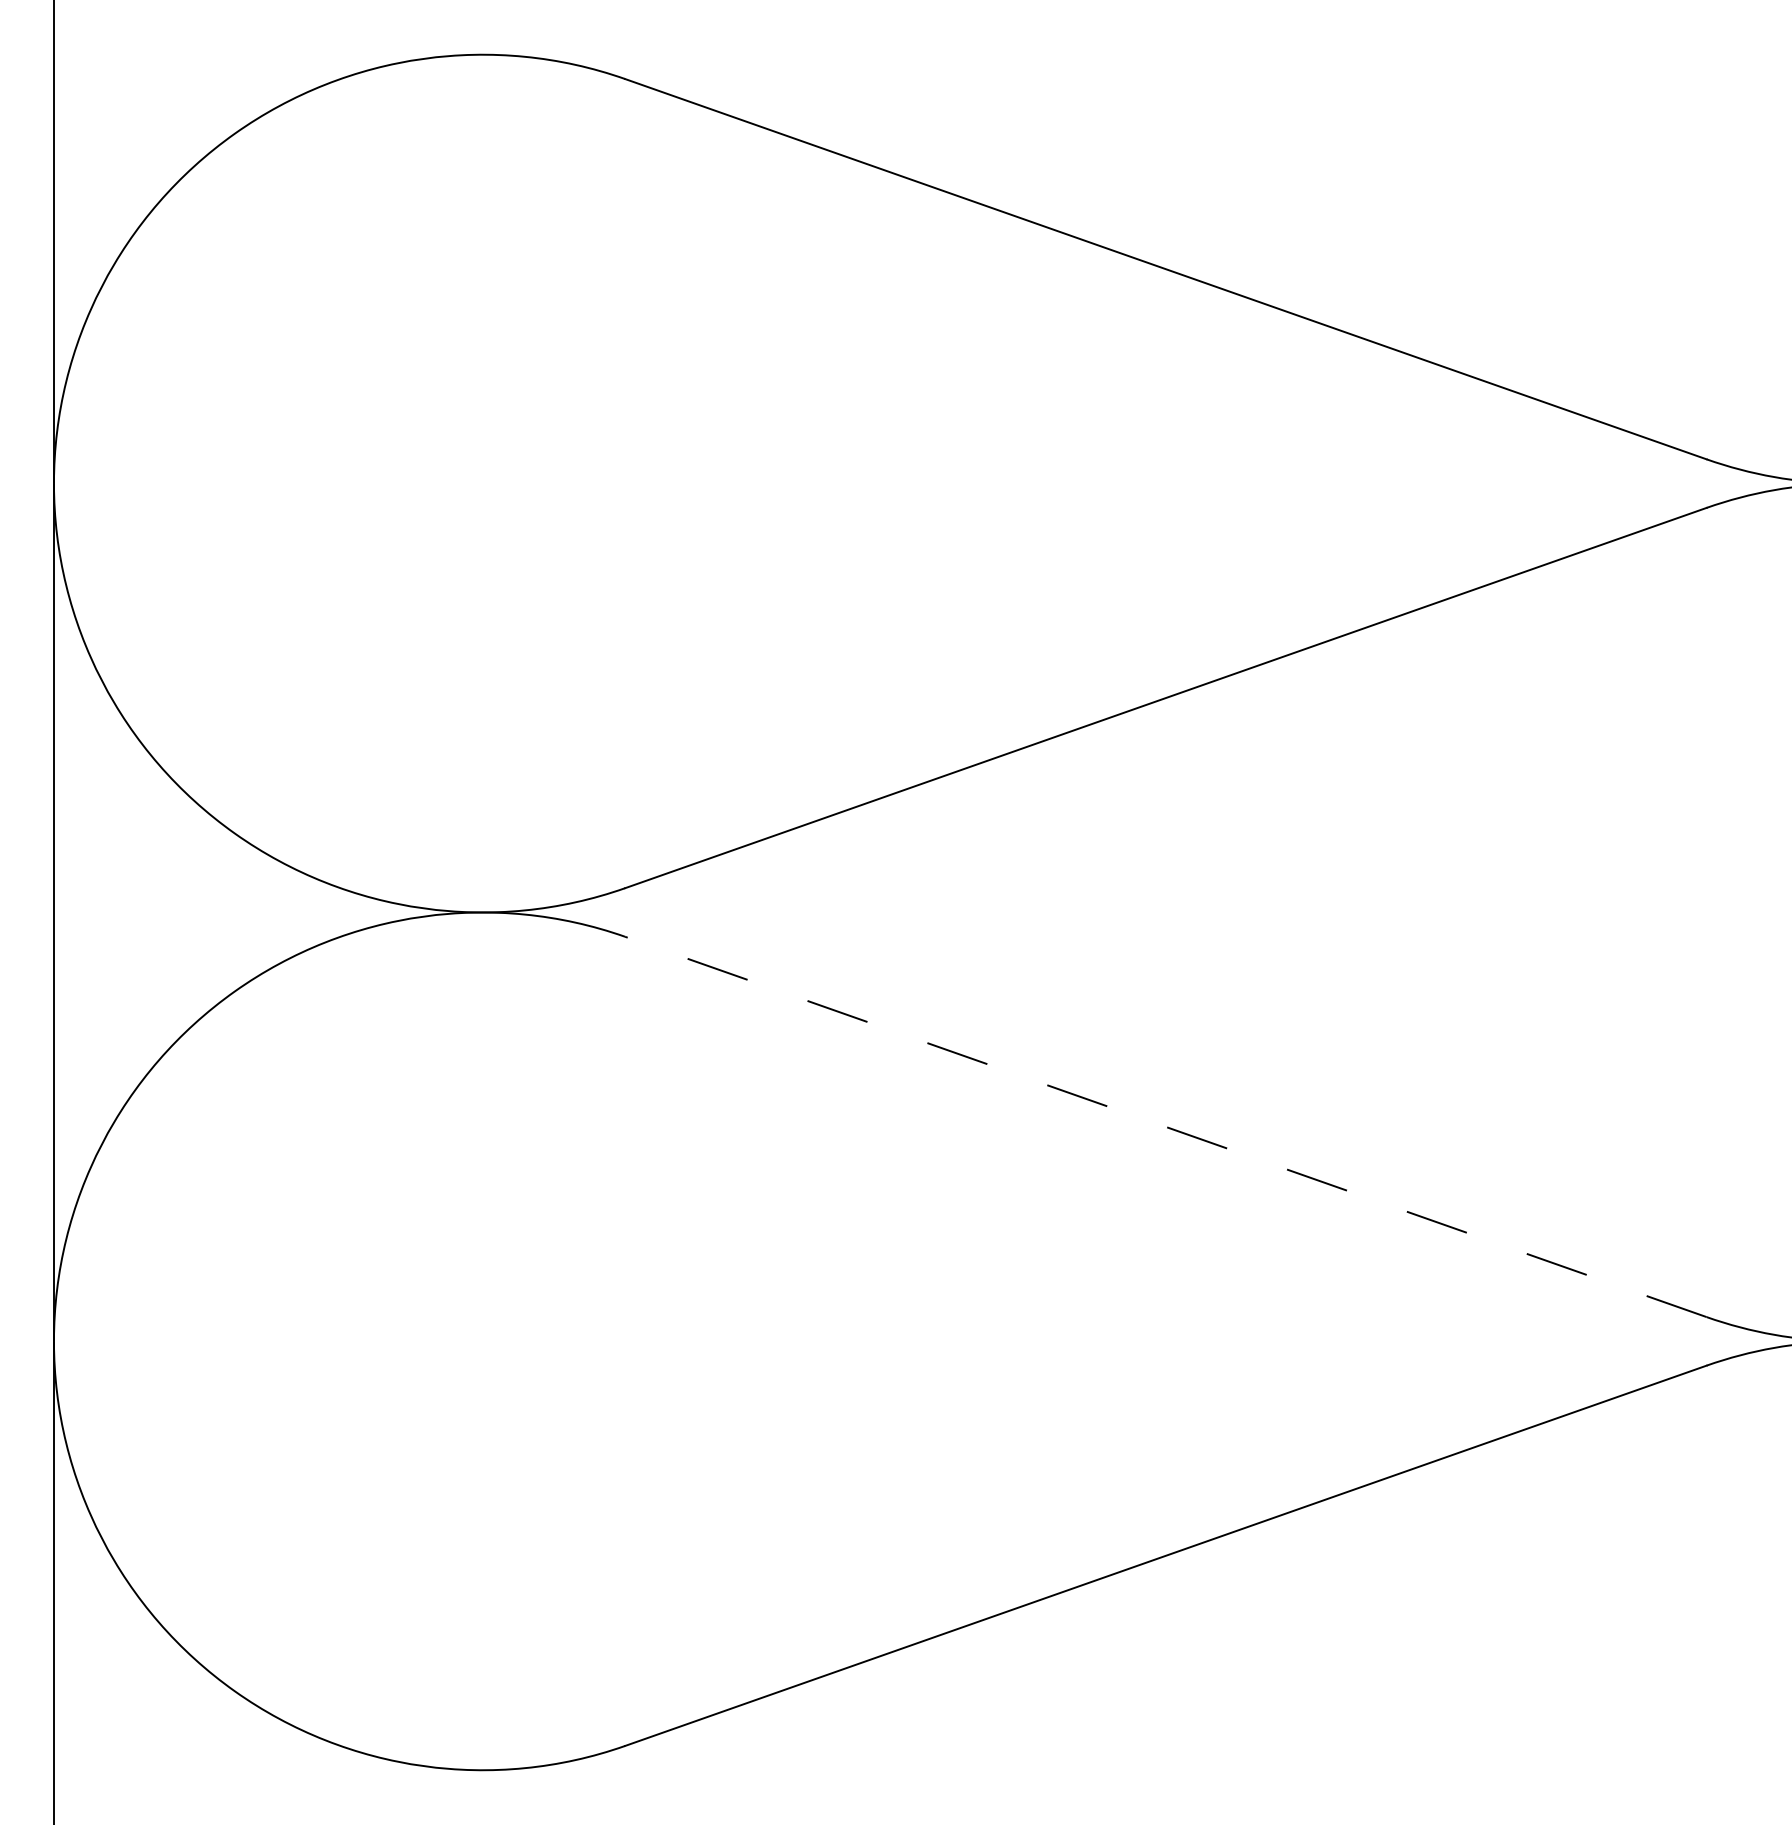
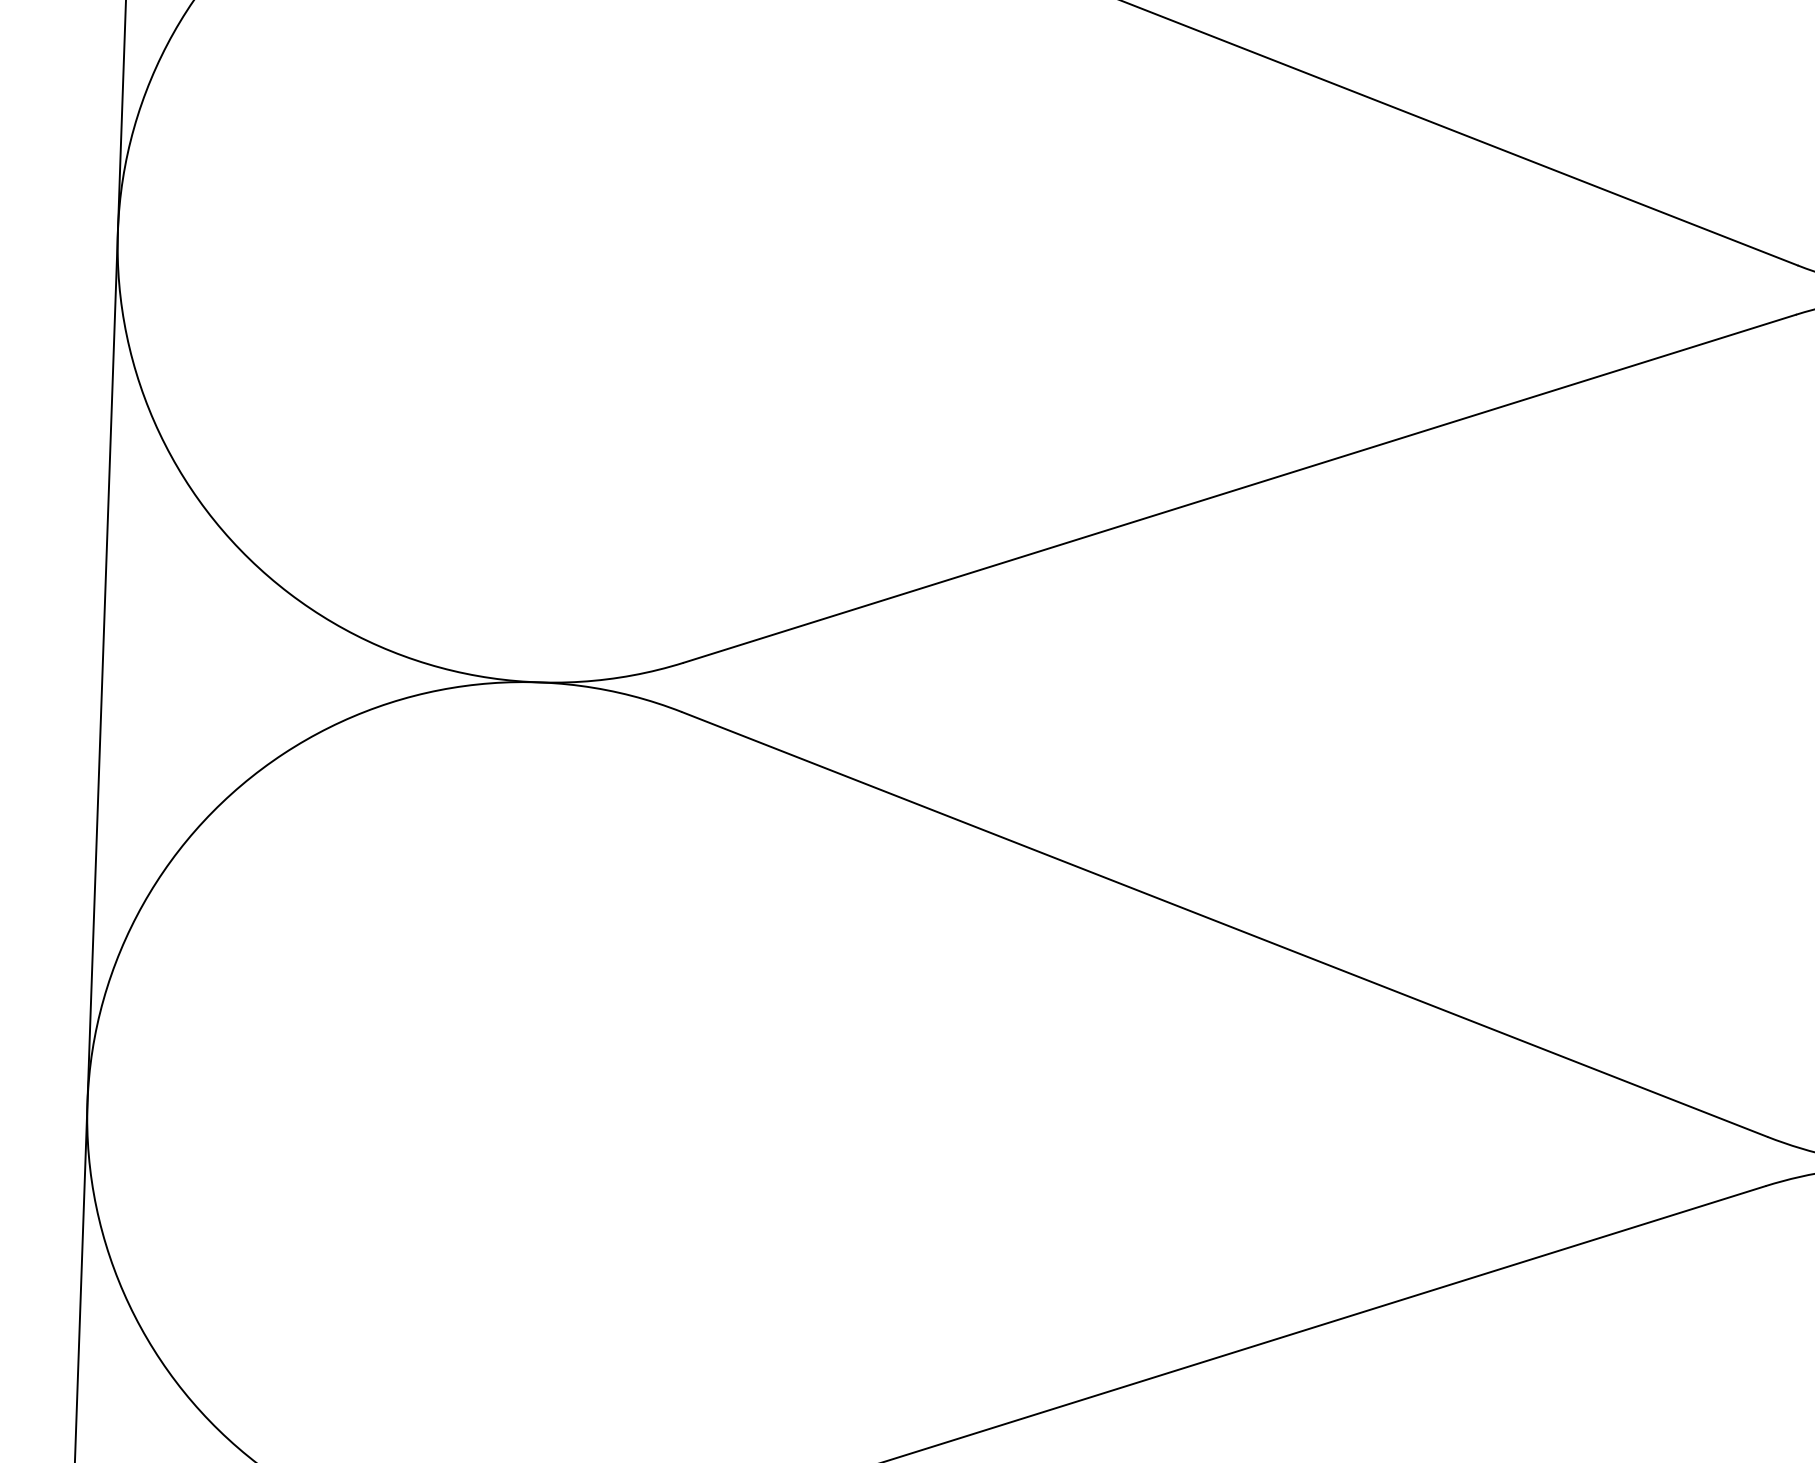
line: (1165, 1126) -> (1224, 923), dashed -> solid

